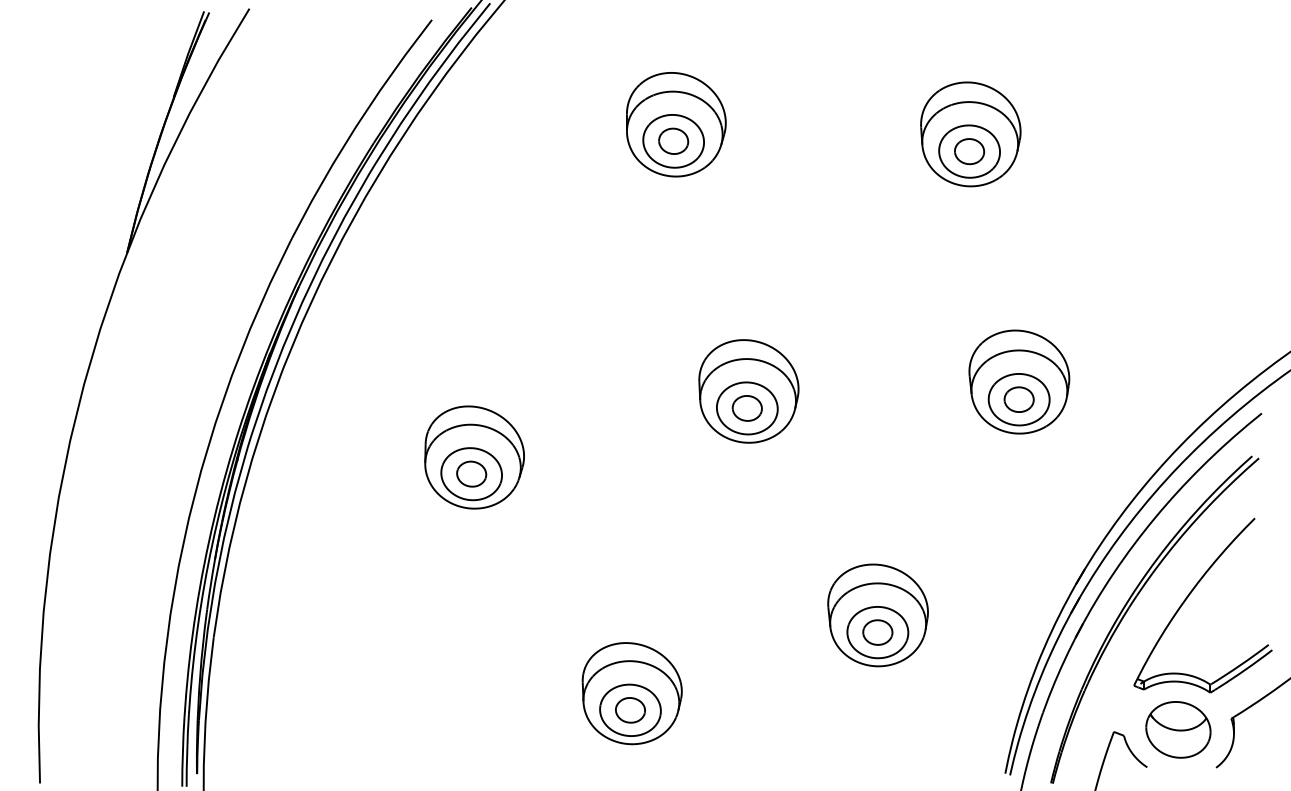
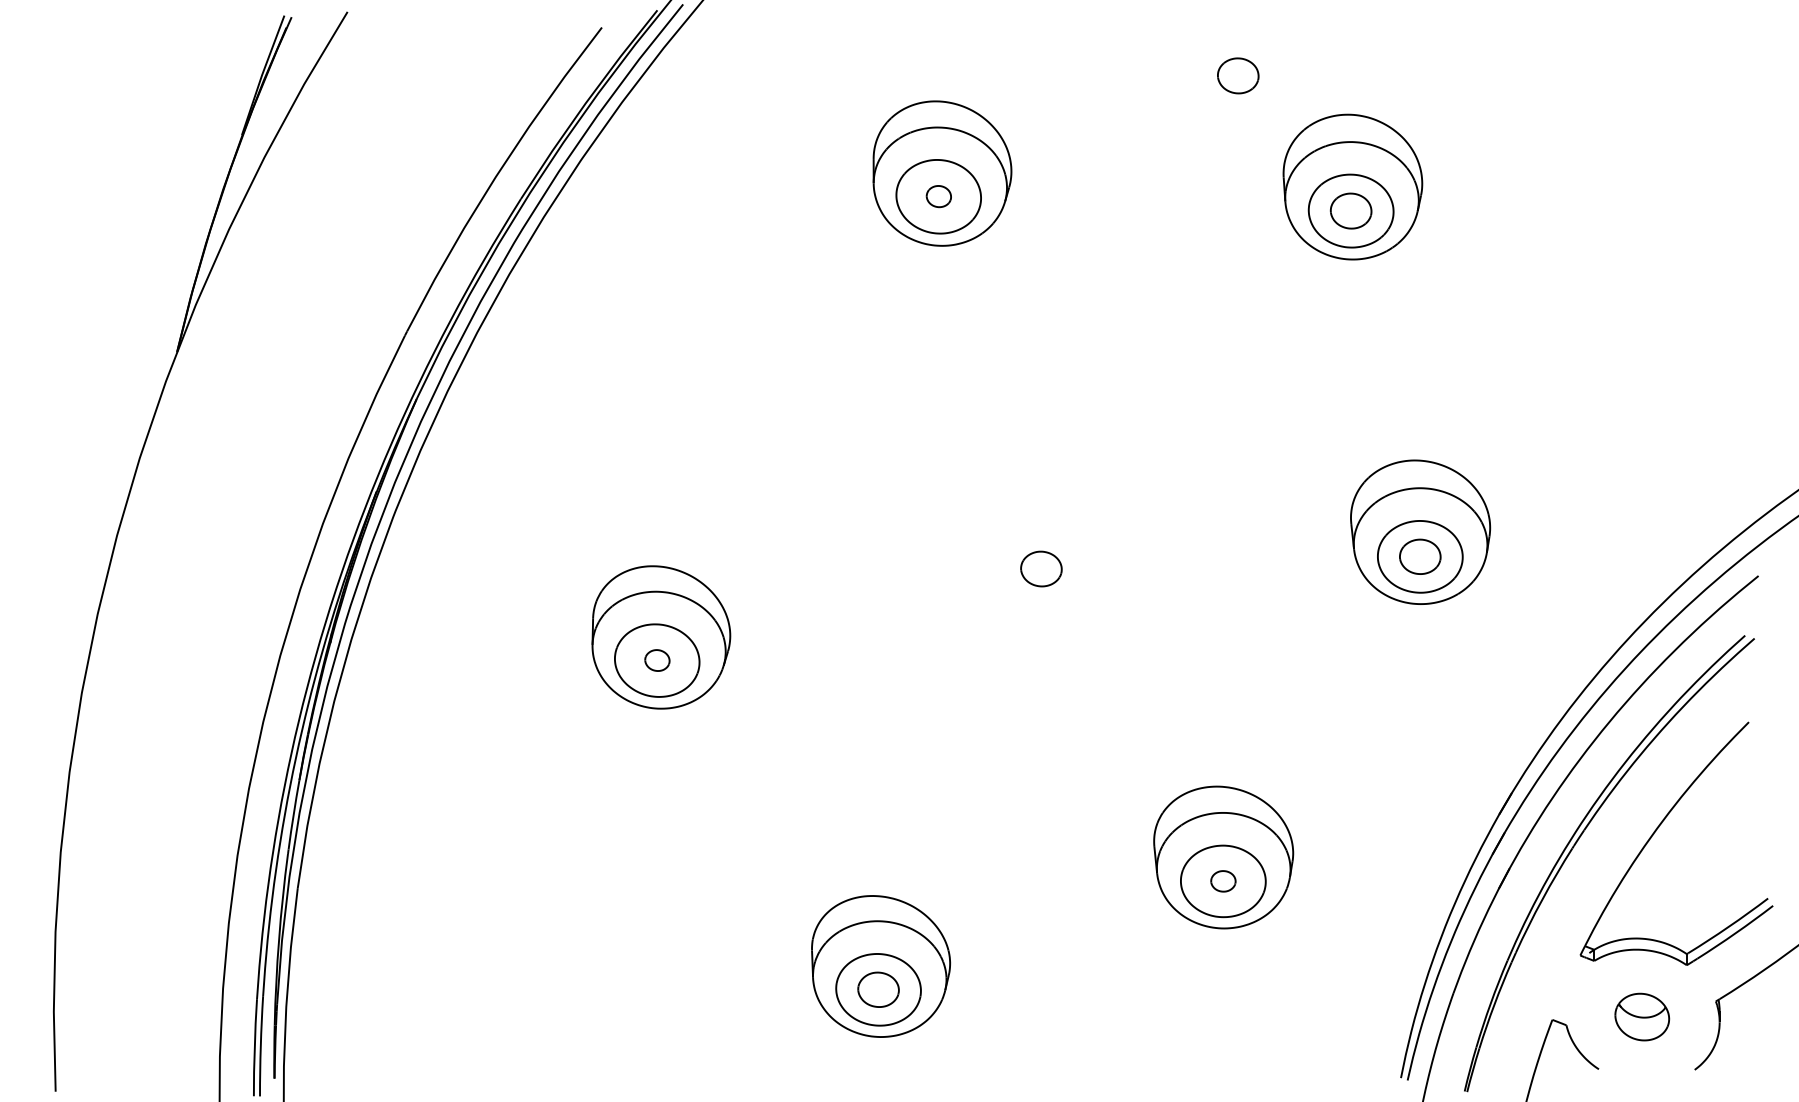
part: (888, 54) -> (1238, 75), added
part: (673, 140) -> (938, 195), size x0.6
part: (748, 391) -> (1043, 545), removed
part: (471, 473) -> (656, 659), size x0.6
part: (877, 632) -> (1222, 881), size x0.6
part: (1178, 729) -> (1642, 1016), size x0.6

